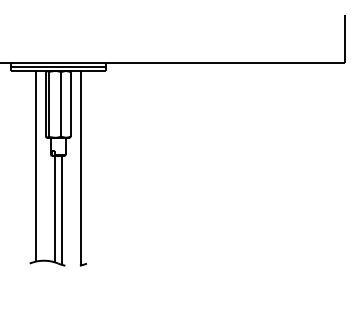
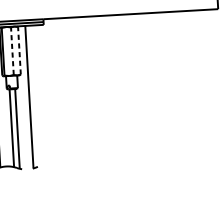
line: (61, 103) -> (12, 50), solid -> dashed
line: (70, 103) -> (19, 50), solid -> dashed

